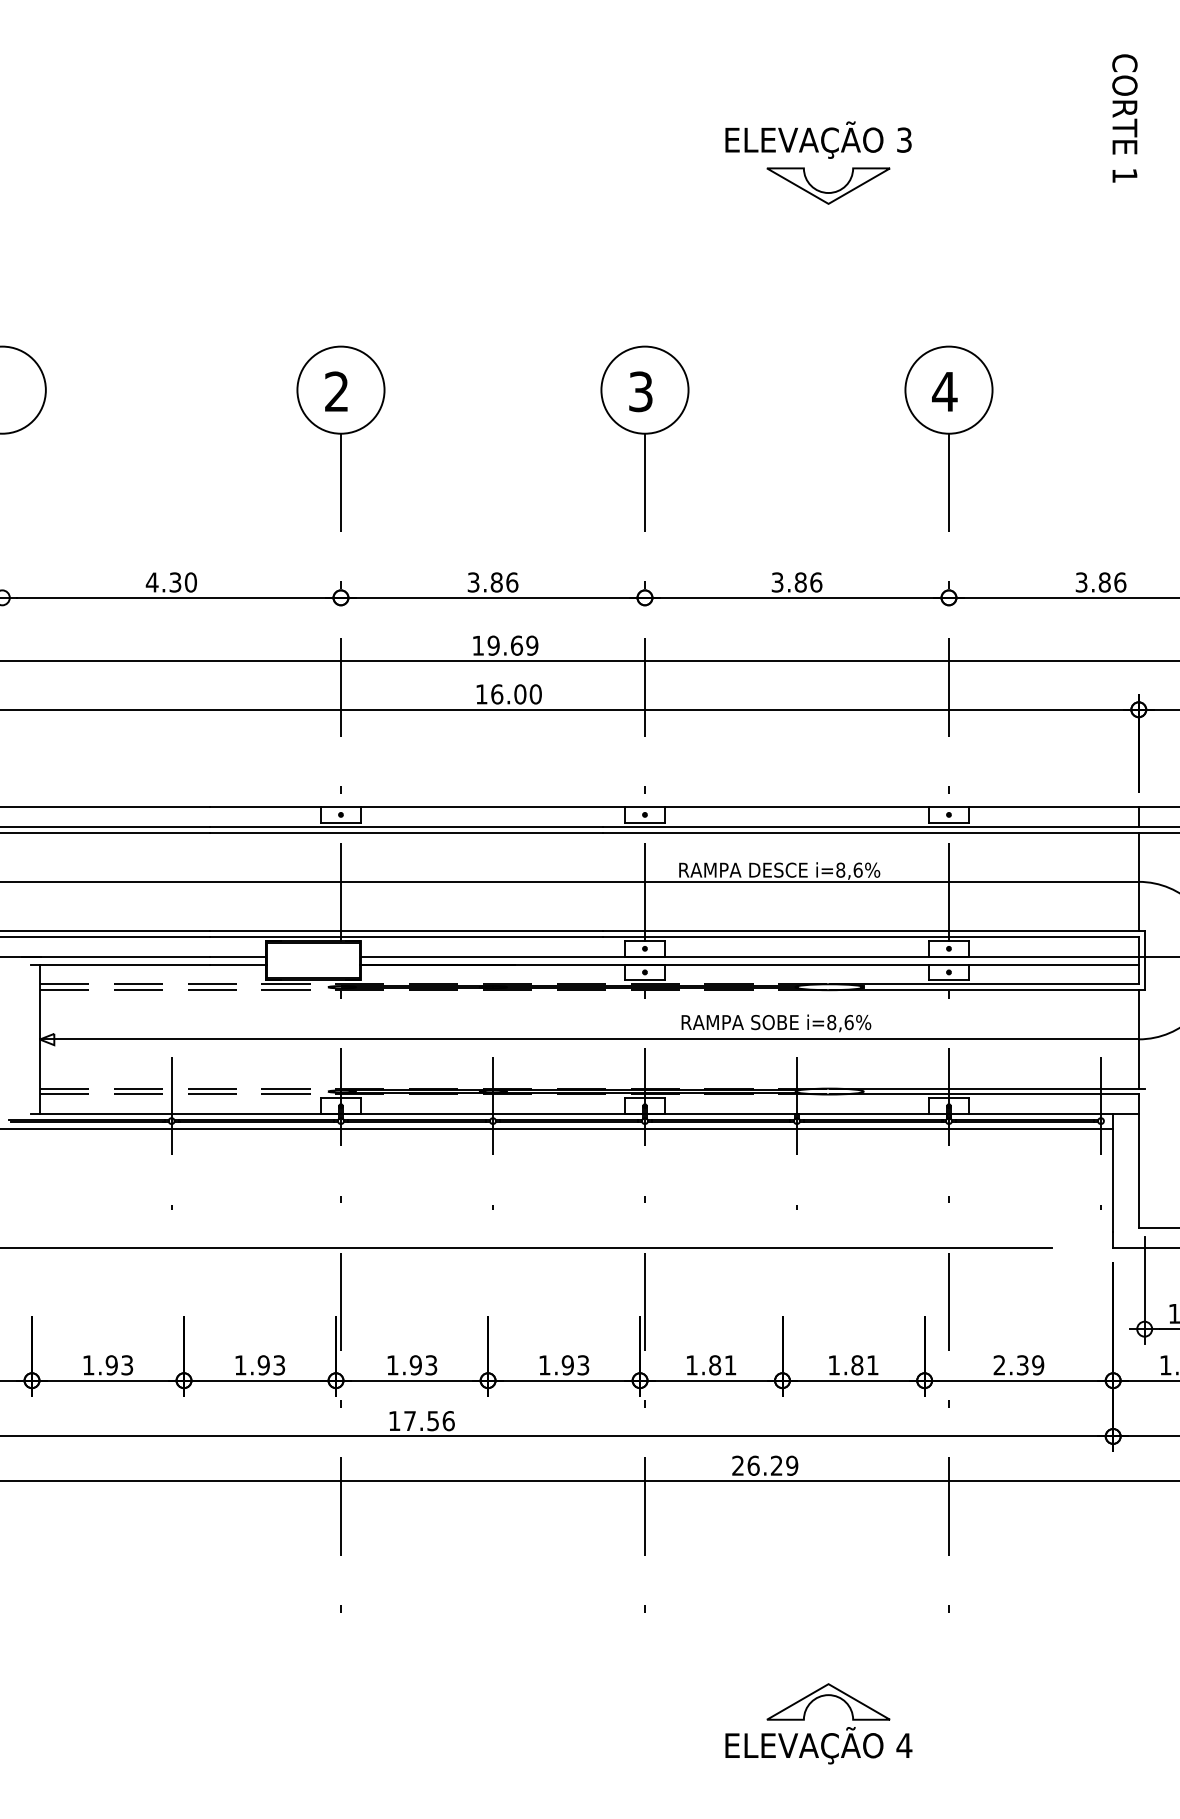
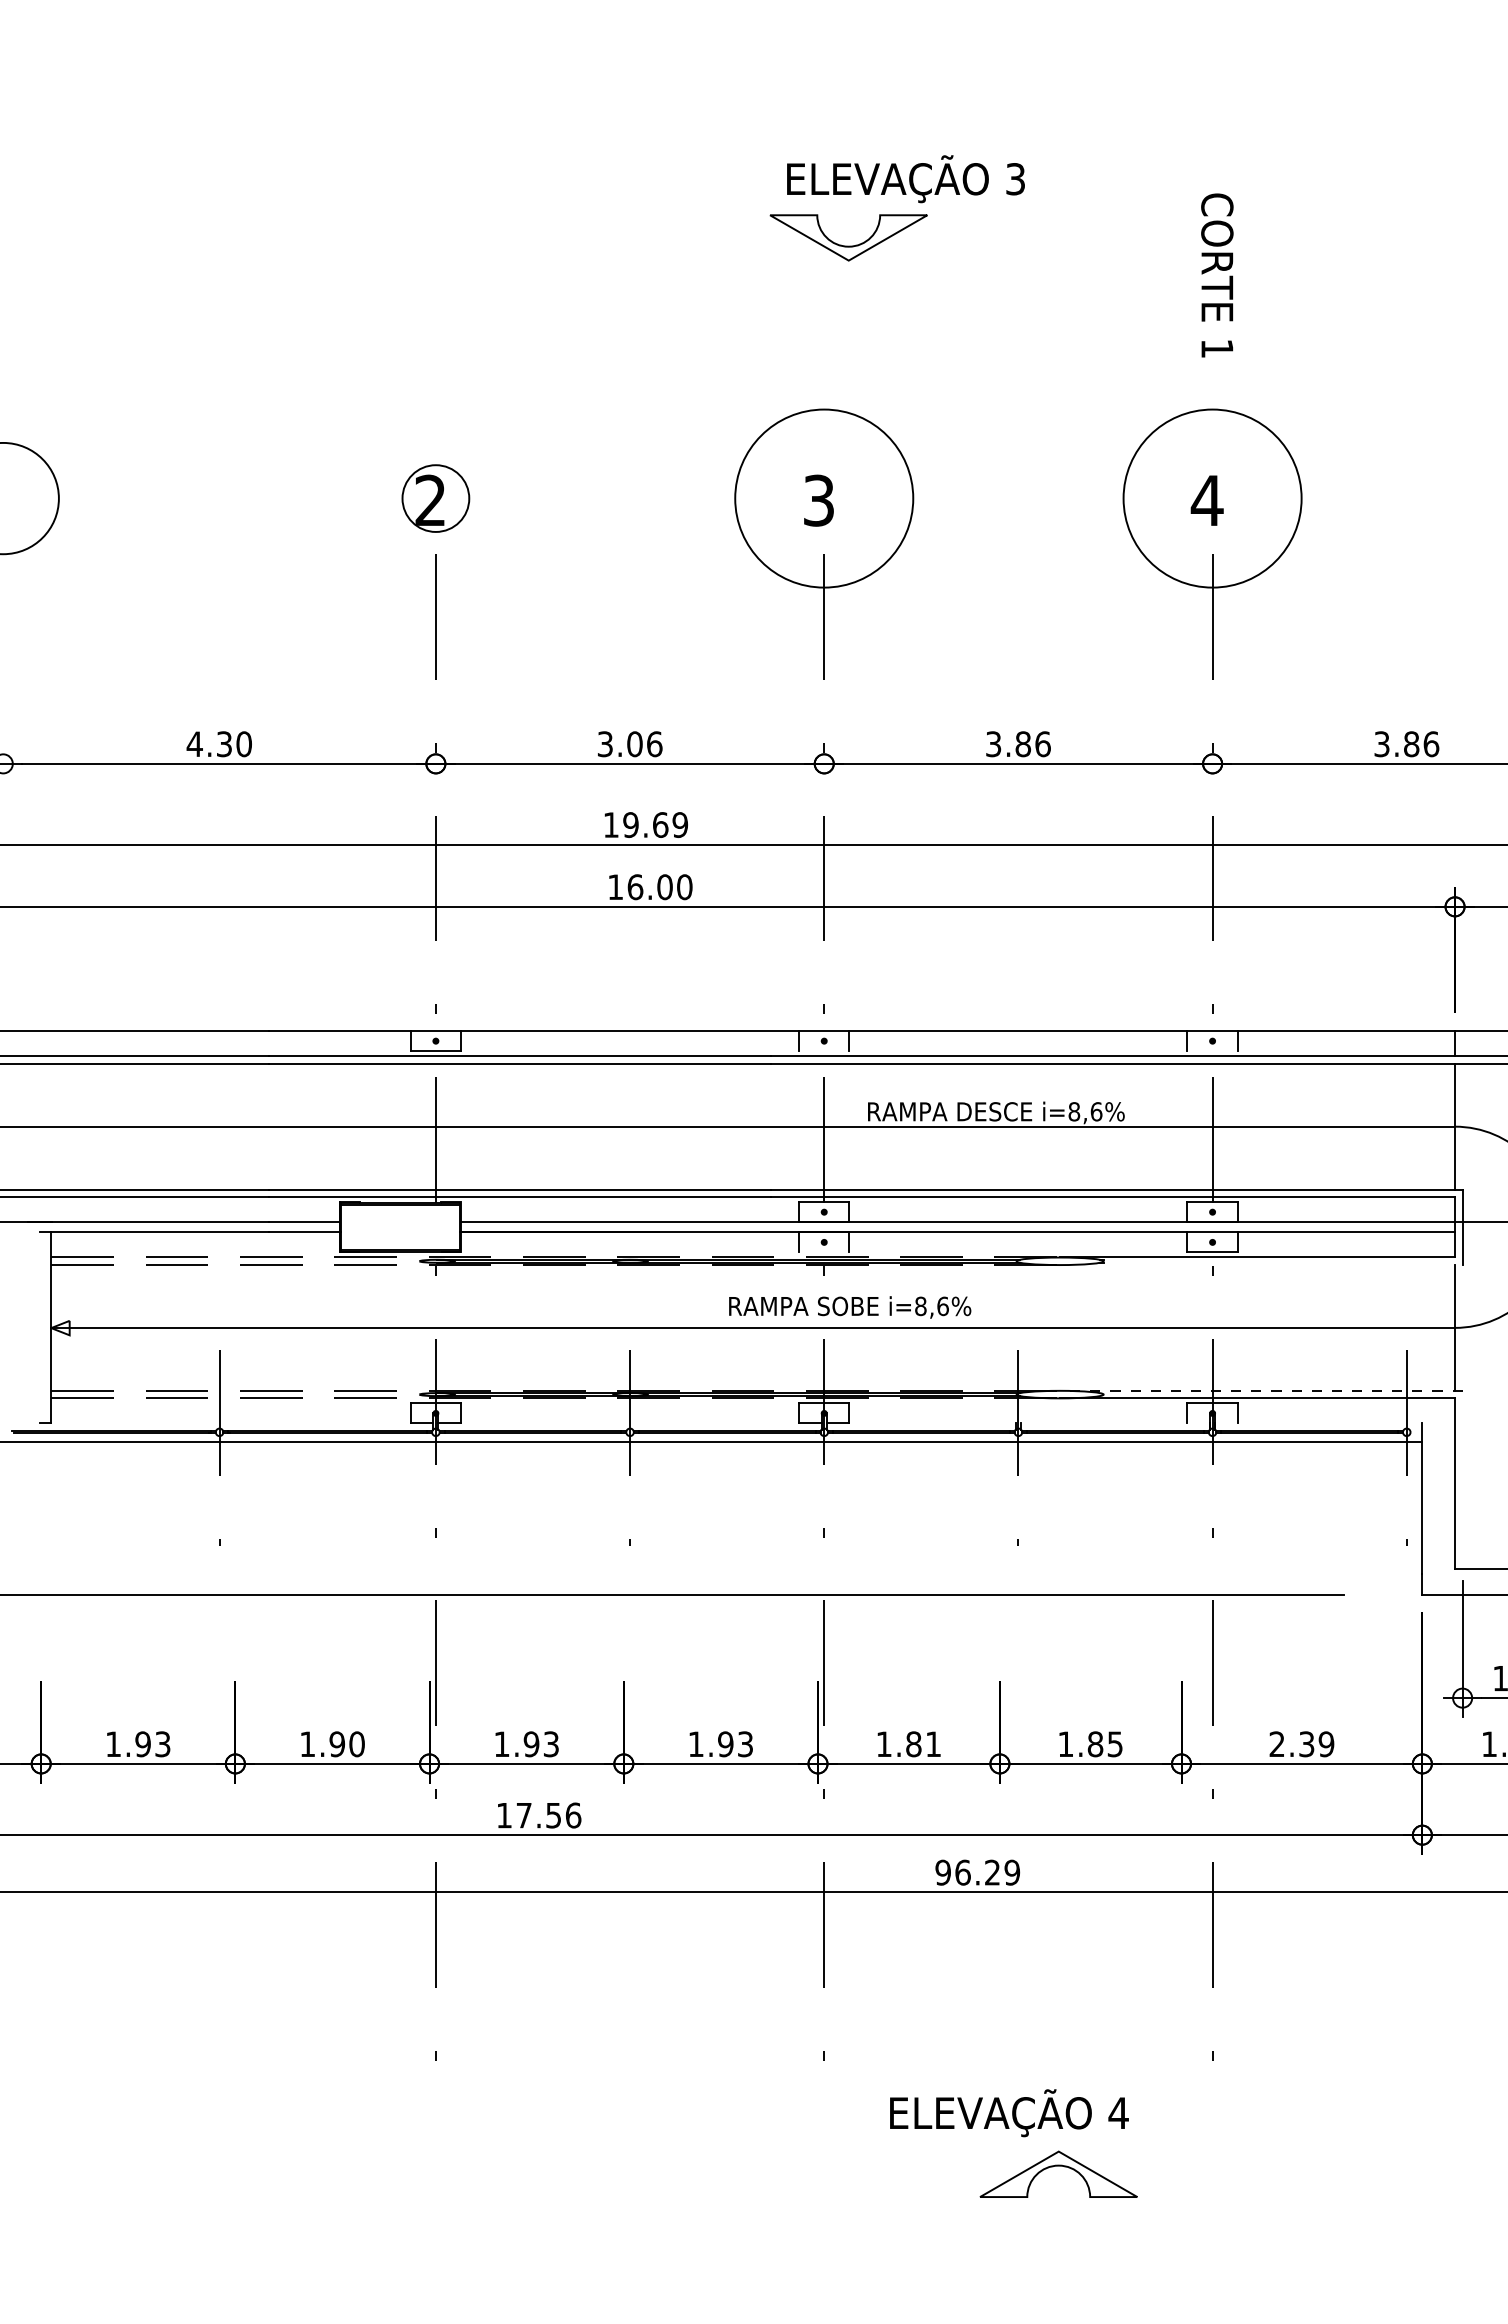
text: (1125, 118) -> (1217, 275), moved
text: (818, 140) -> (905, 179), moved
part: (828, 192) -> (848, 245), moved
circle: (340, 390) -> (435, 498), size x0.6
circle: (644, 390) -> (823, 498), size x1.6
circle: (948, 390) -> (1212, 498), size x1.6
text: (496, 581) -> (634, 743), 3.86 -> 3.06
line: (645, 823) -> (824, 1051), removed
line: (948, 823) -> (1212, 1051), removed
line: (645, 980) -> (824, 1252), removed
line: (986, 990) -> (1260, 1265), removed
text: (776, 1023) -> (850, 1307), moved
line: (986, 1088) -> (1260, 1390), solid -> dashed
line: (589, 1114) -> (753, 1423), removed
text: (278, 1365) -> (356, 1744), 1.93 -> 1.90
text: (872, 1365) -> (1114, 1744), 1.81 -> 1.85
text: (737, 1465) -> (942, 1872), 26.29 -> 96.29
text: (818, 1745) -> (1009, 2113), moved

